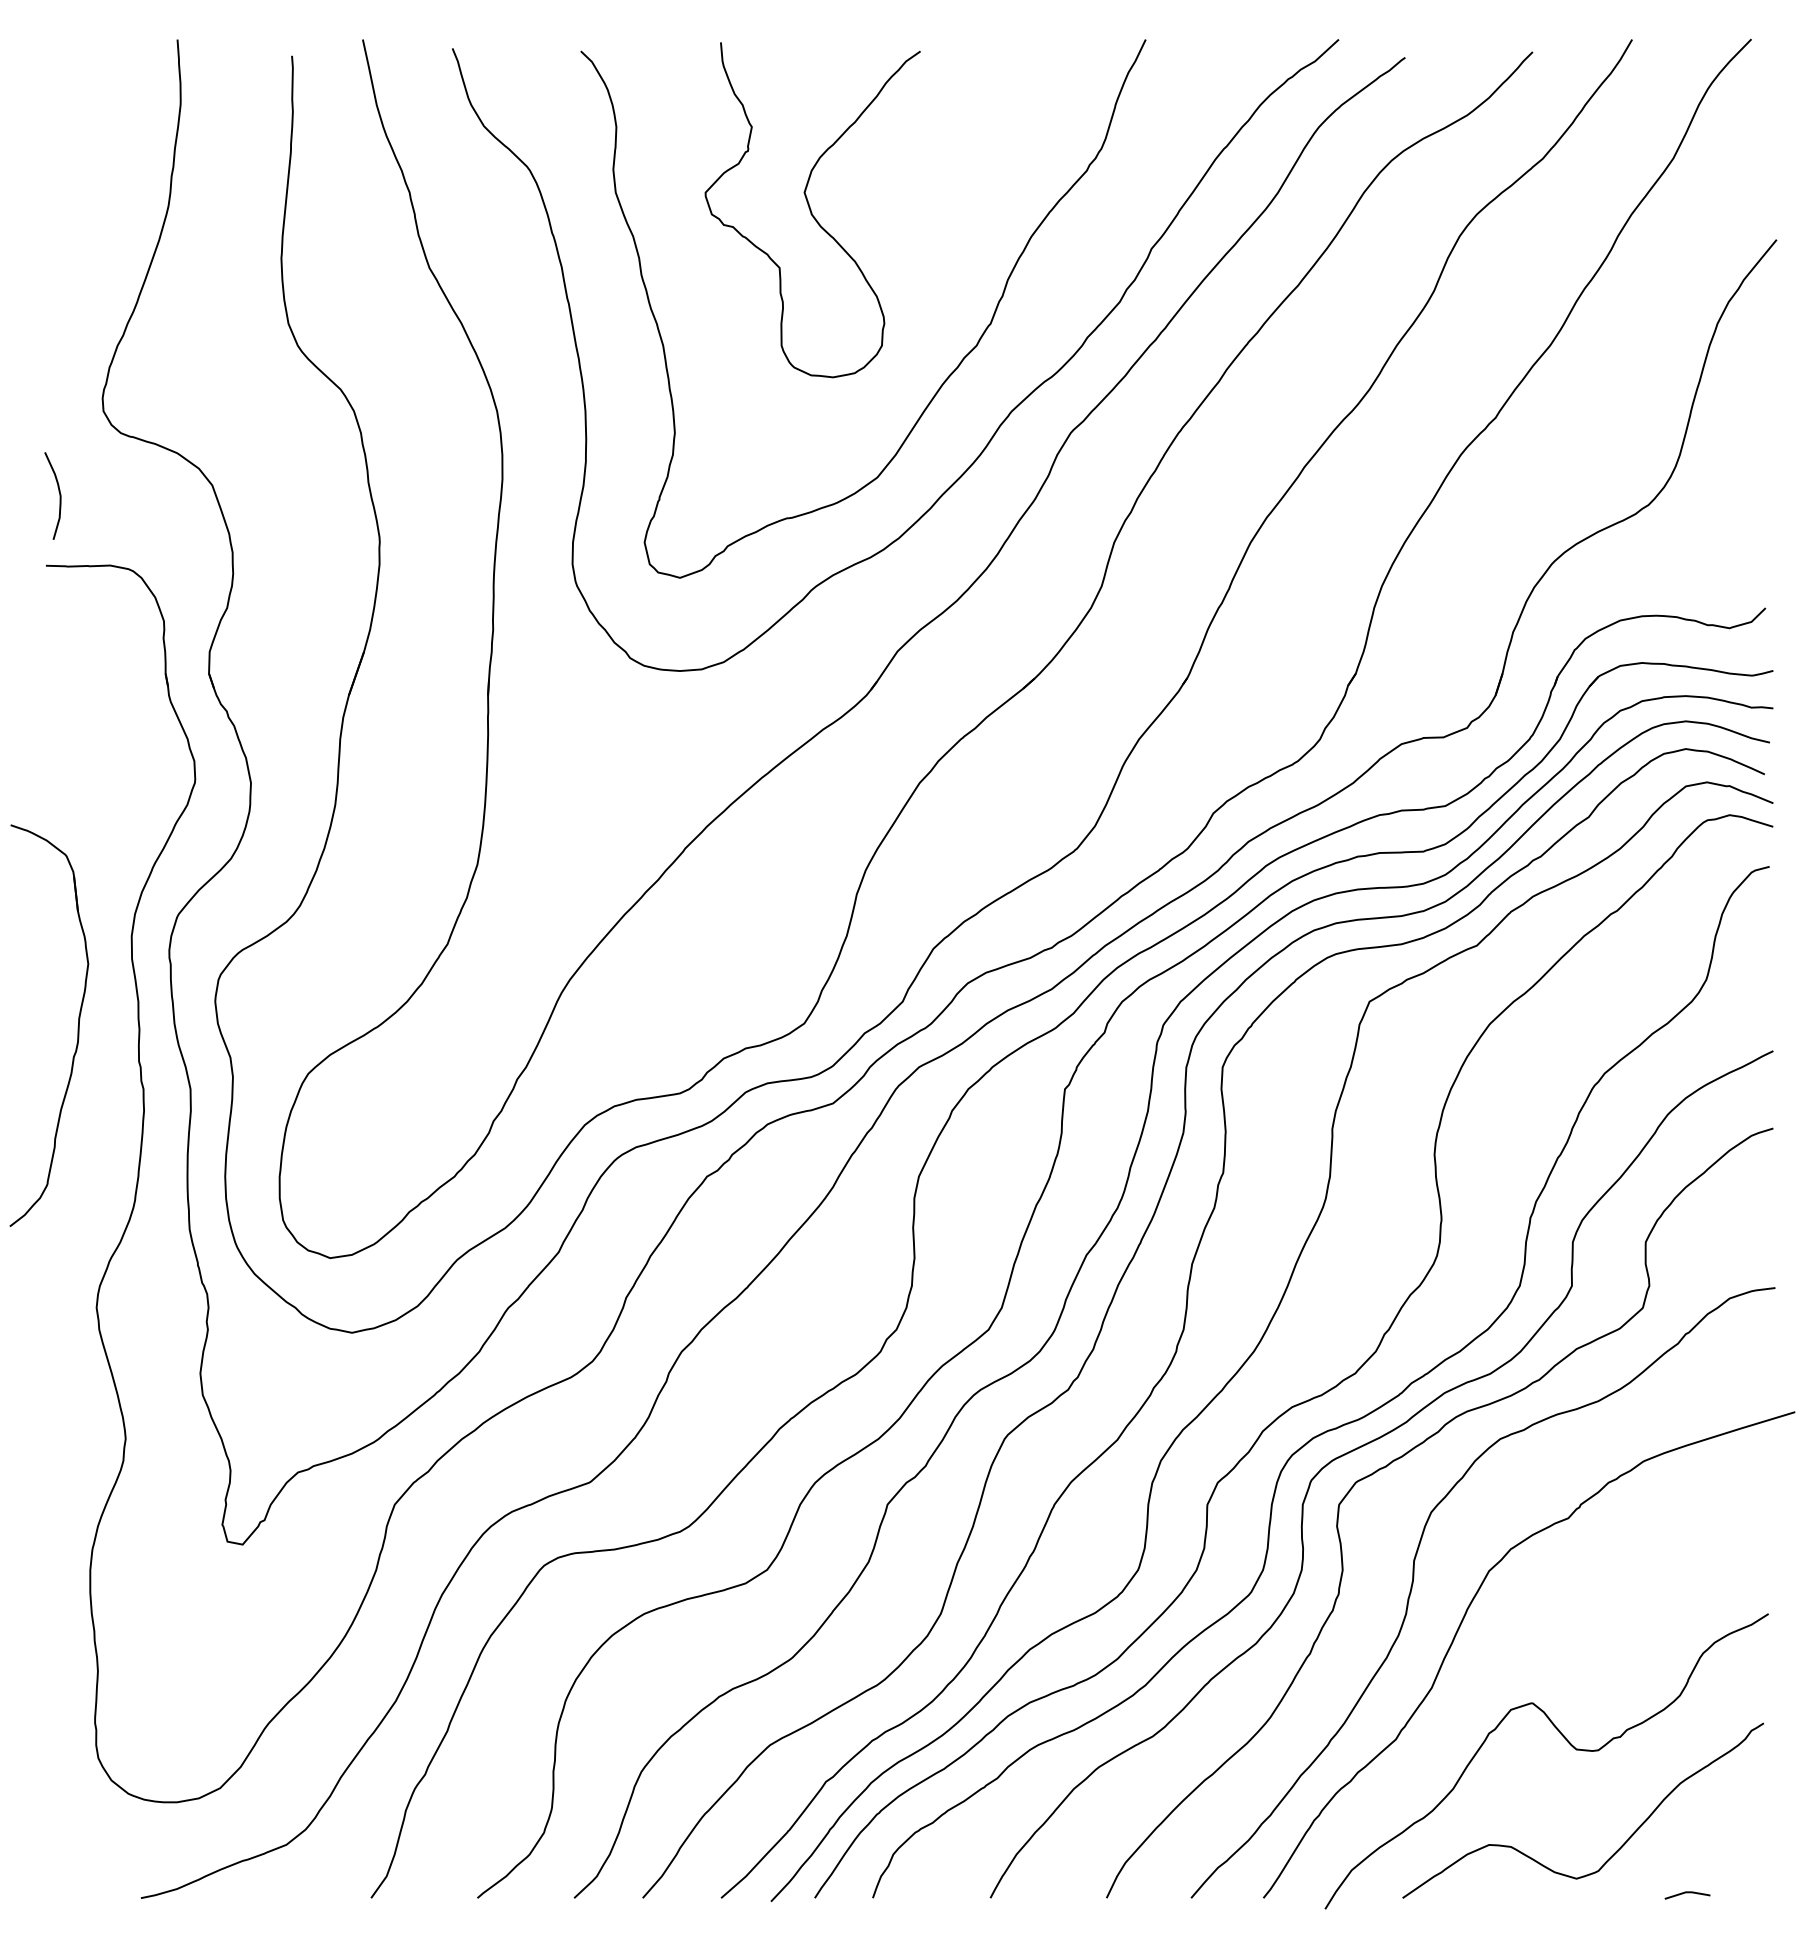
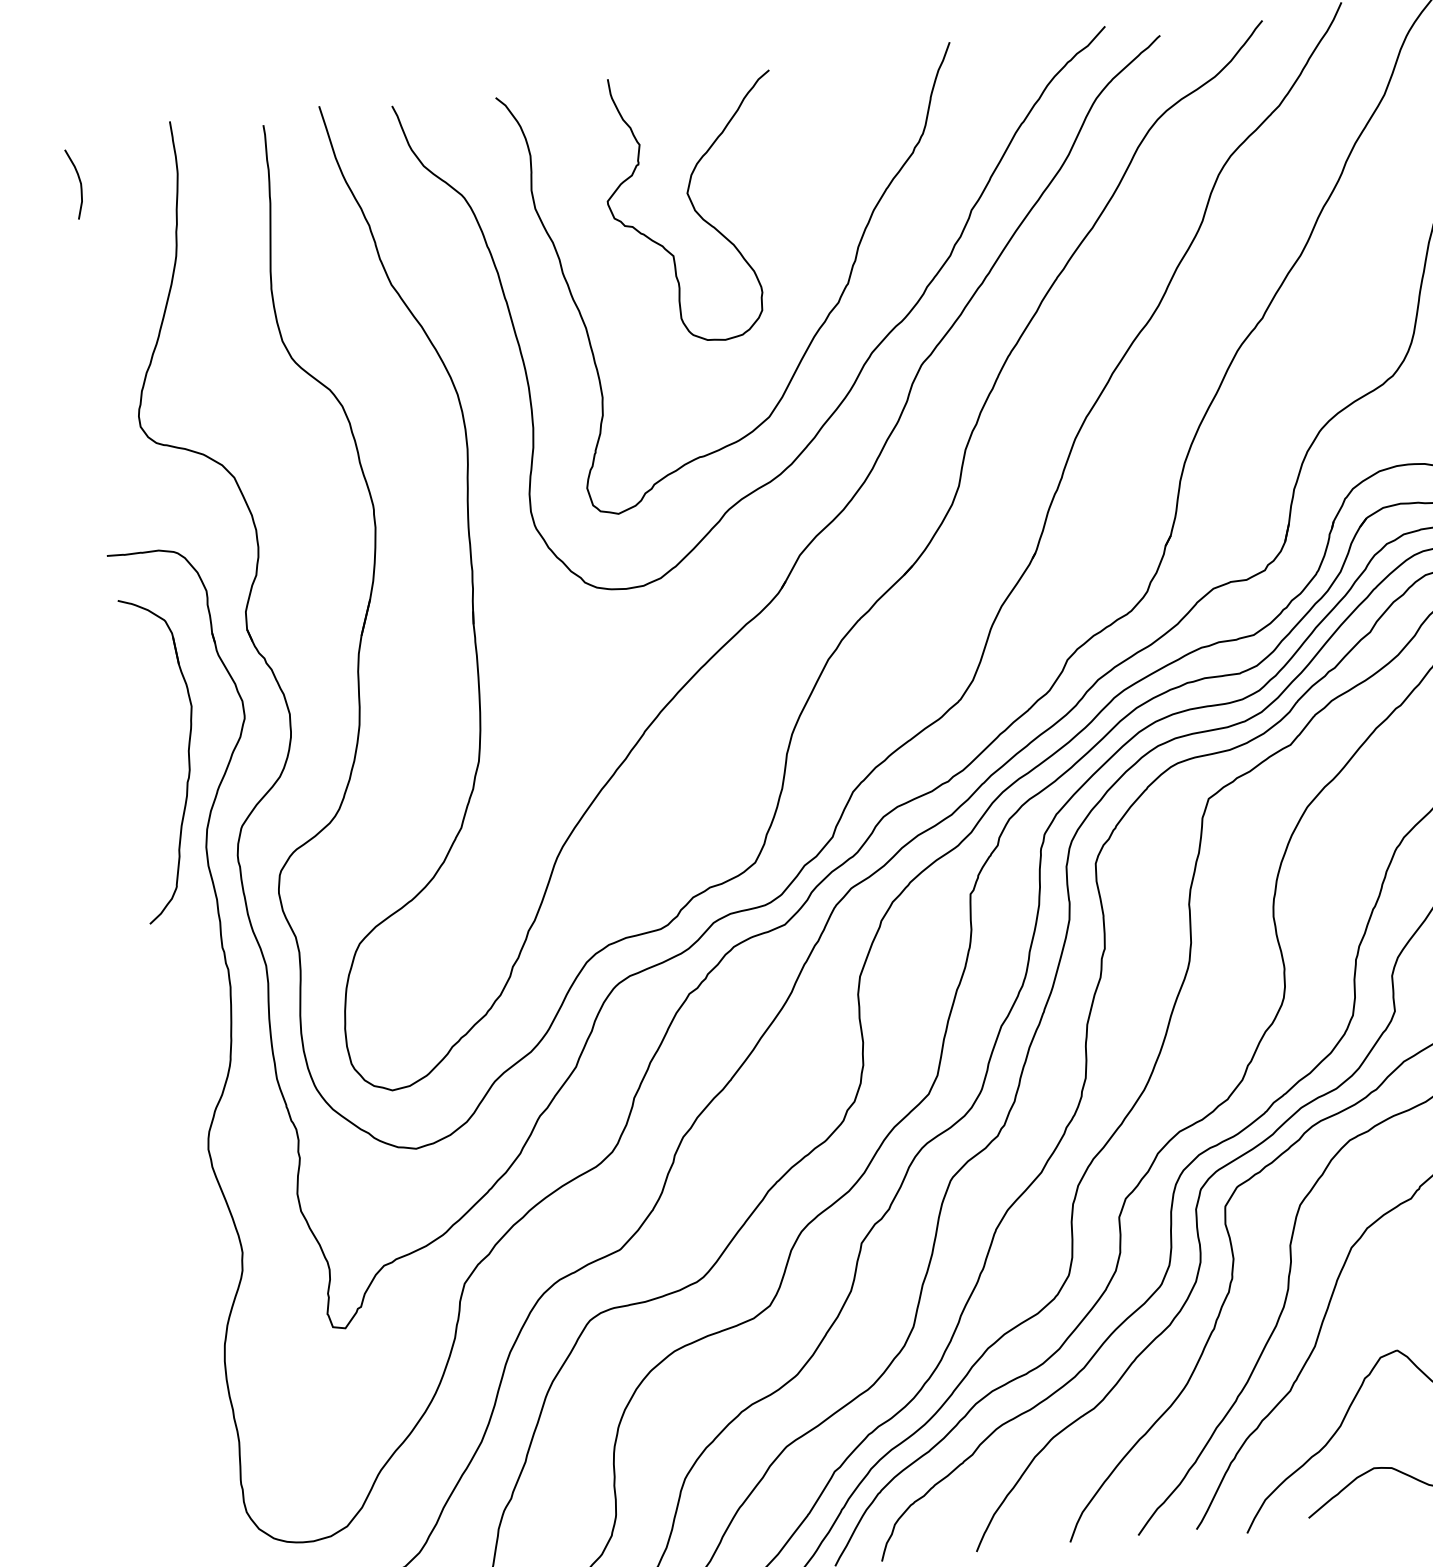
curve: (59, 495) -> (80, 183), moved
part: (77, 1026) -> (188, 757), moved

